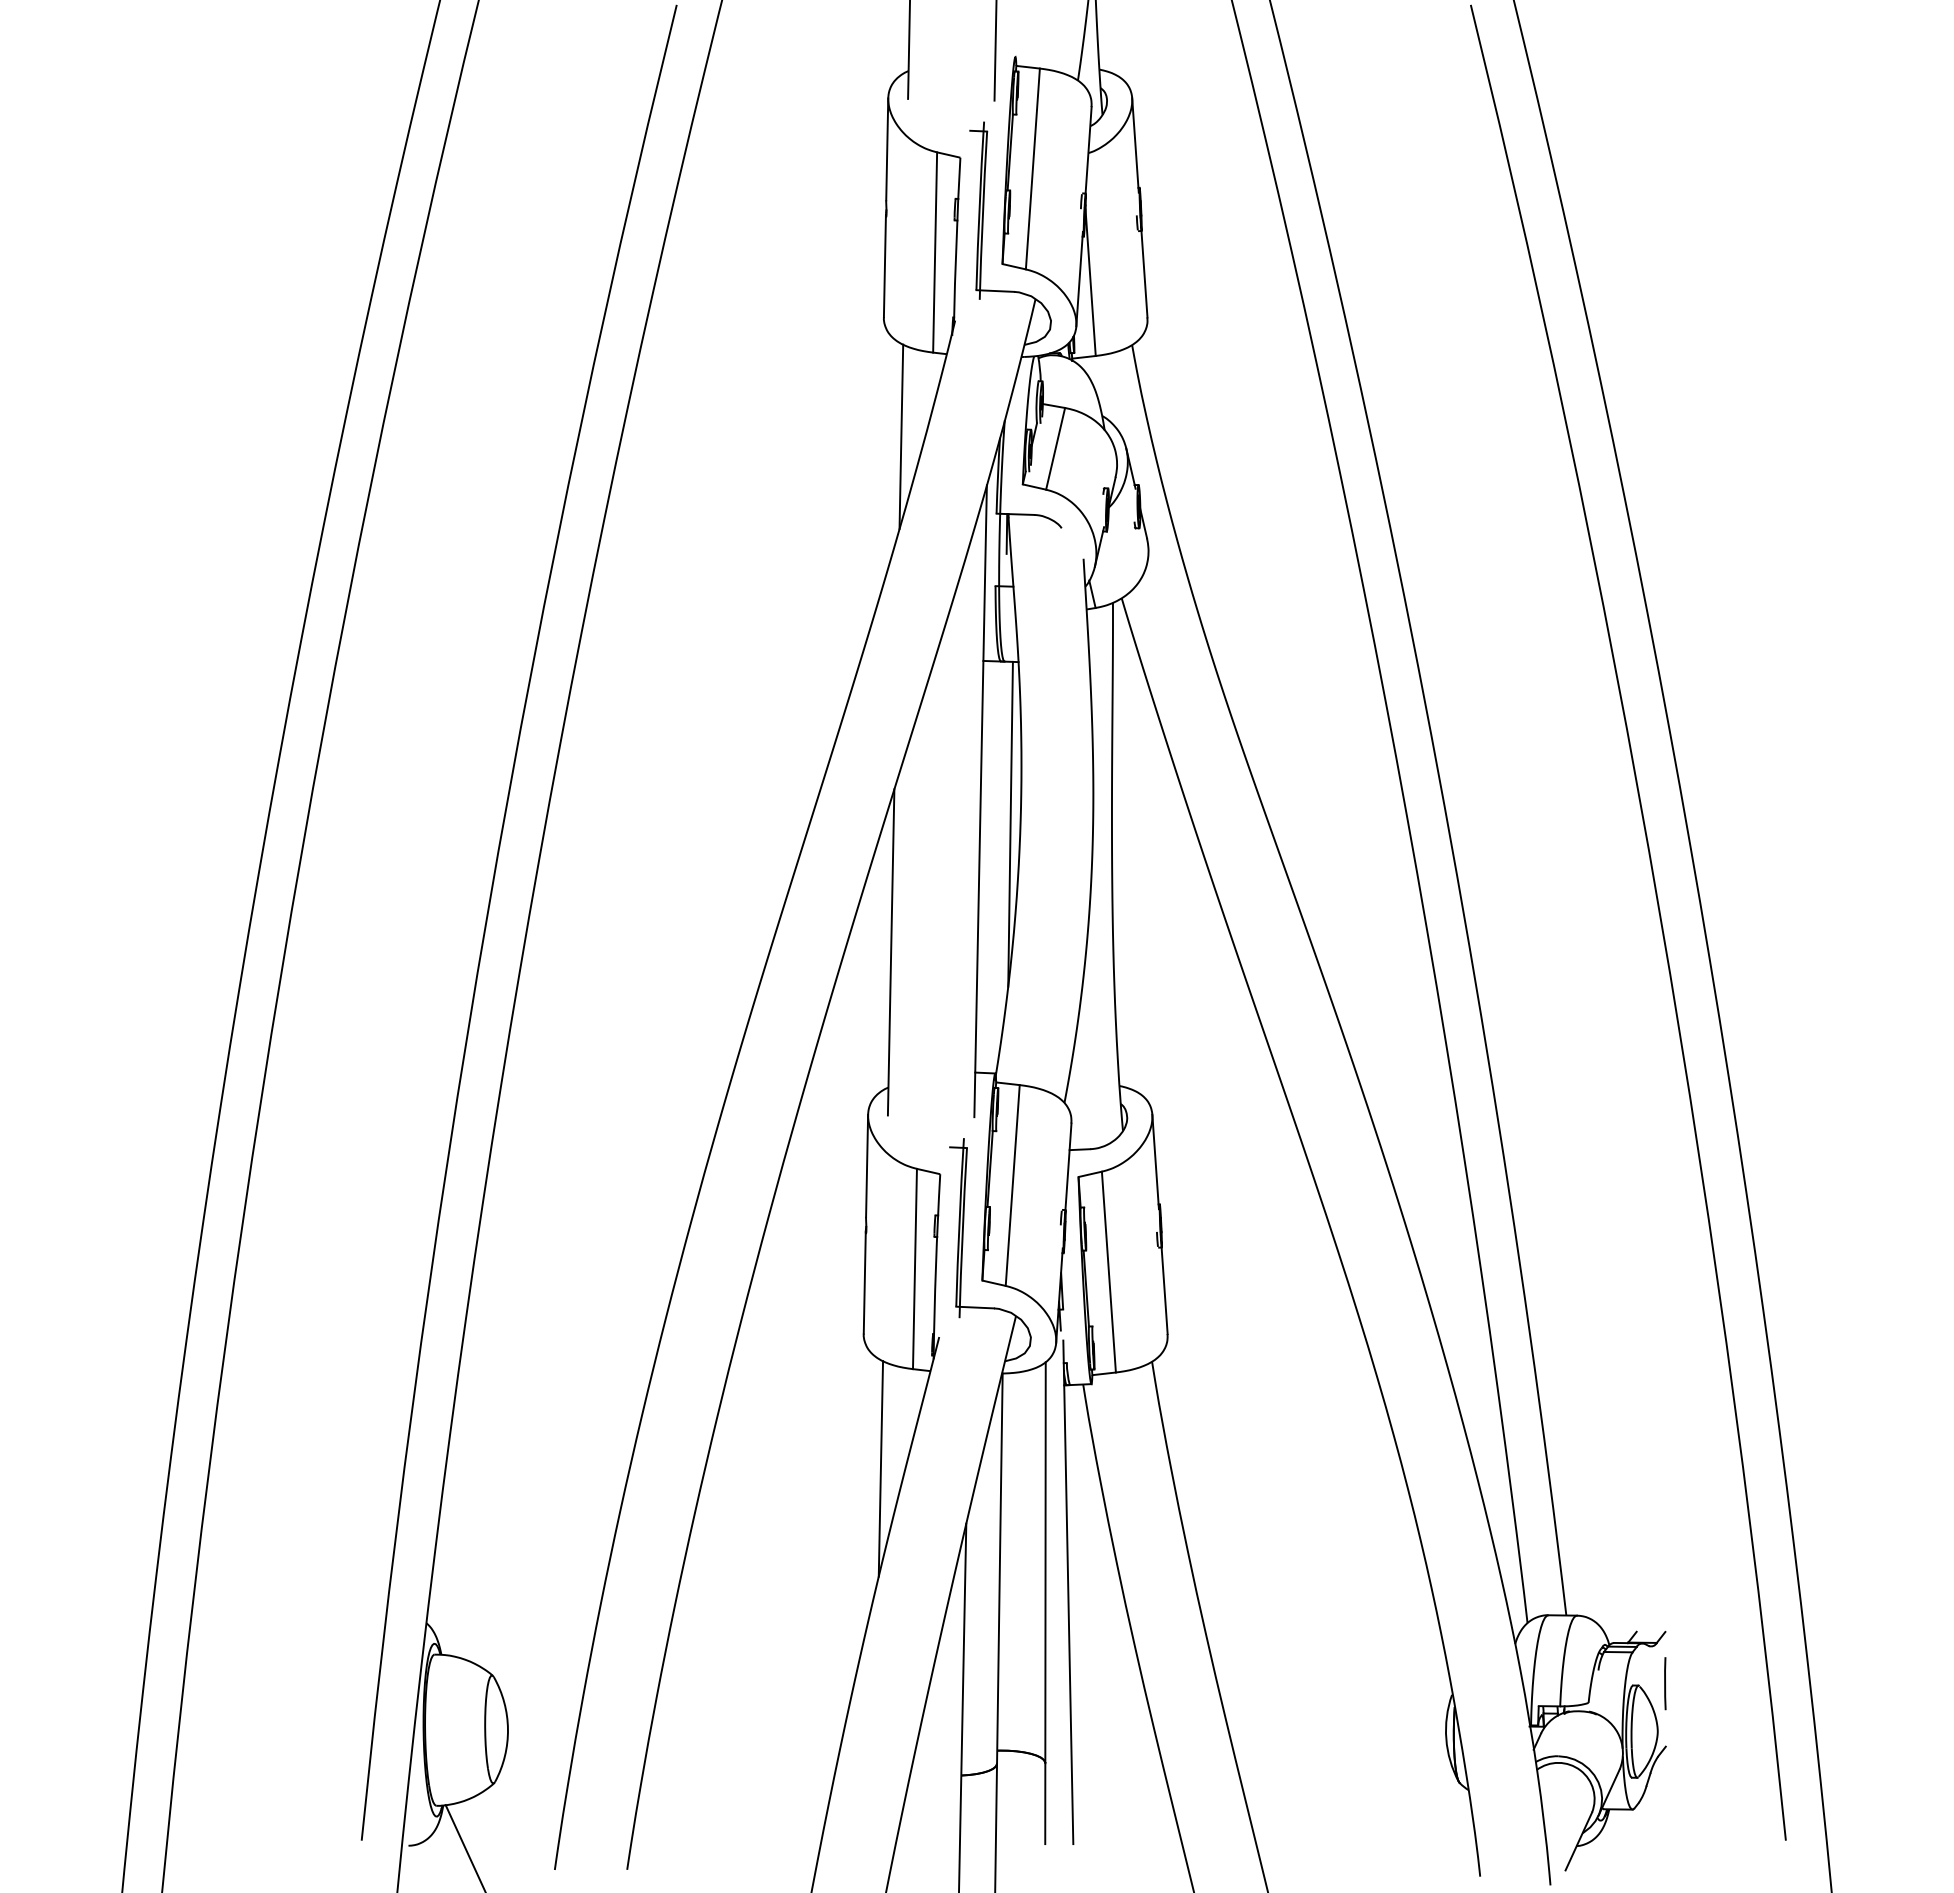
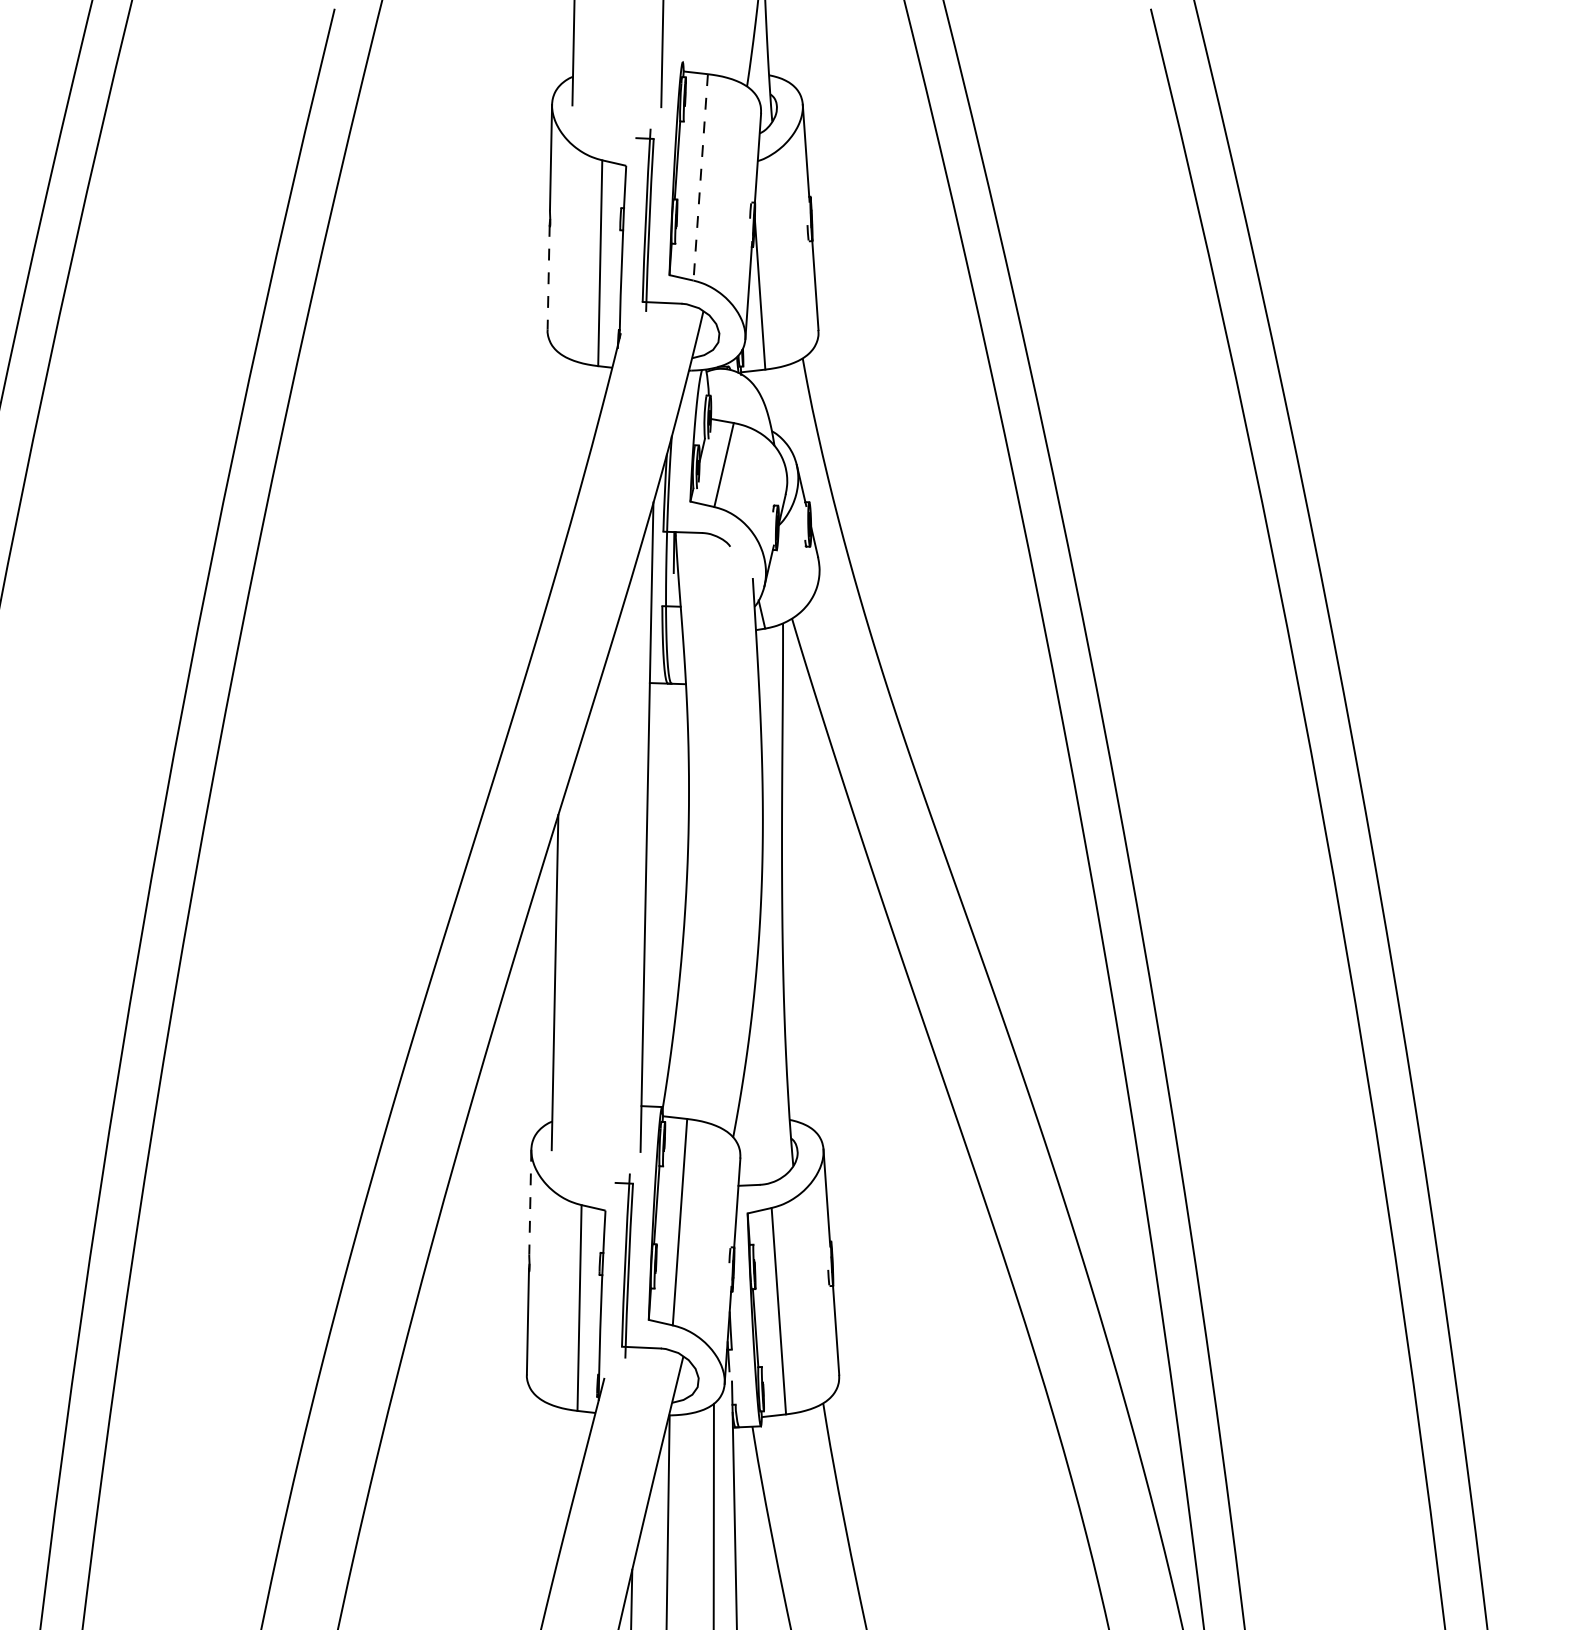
line: (1032, 168) -> (700, 176), solid -> dashed
line: (884, 266) -> (548, 277), solid -> dashed
line: (901, 436) -> (565, 452), removed
line: (1010, 823) -> (677, 850), removed
line: (867, 1165) -> (530, 1201), solid -> dashed
line: (880, 1468) -> (544, 1513), removed

